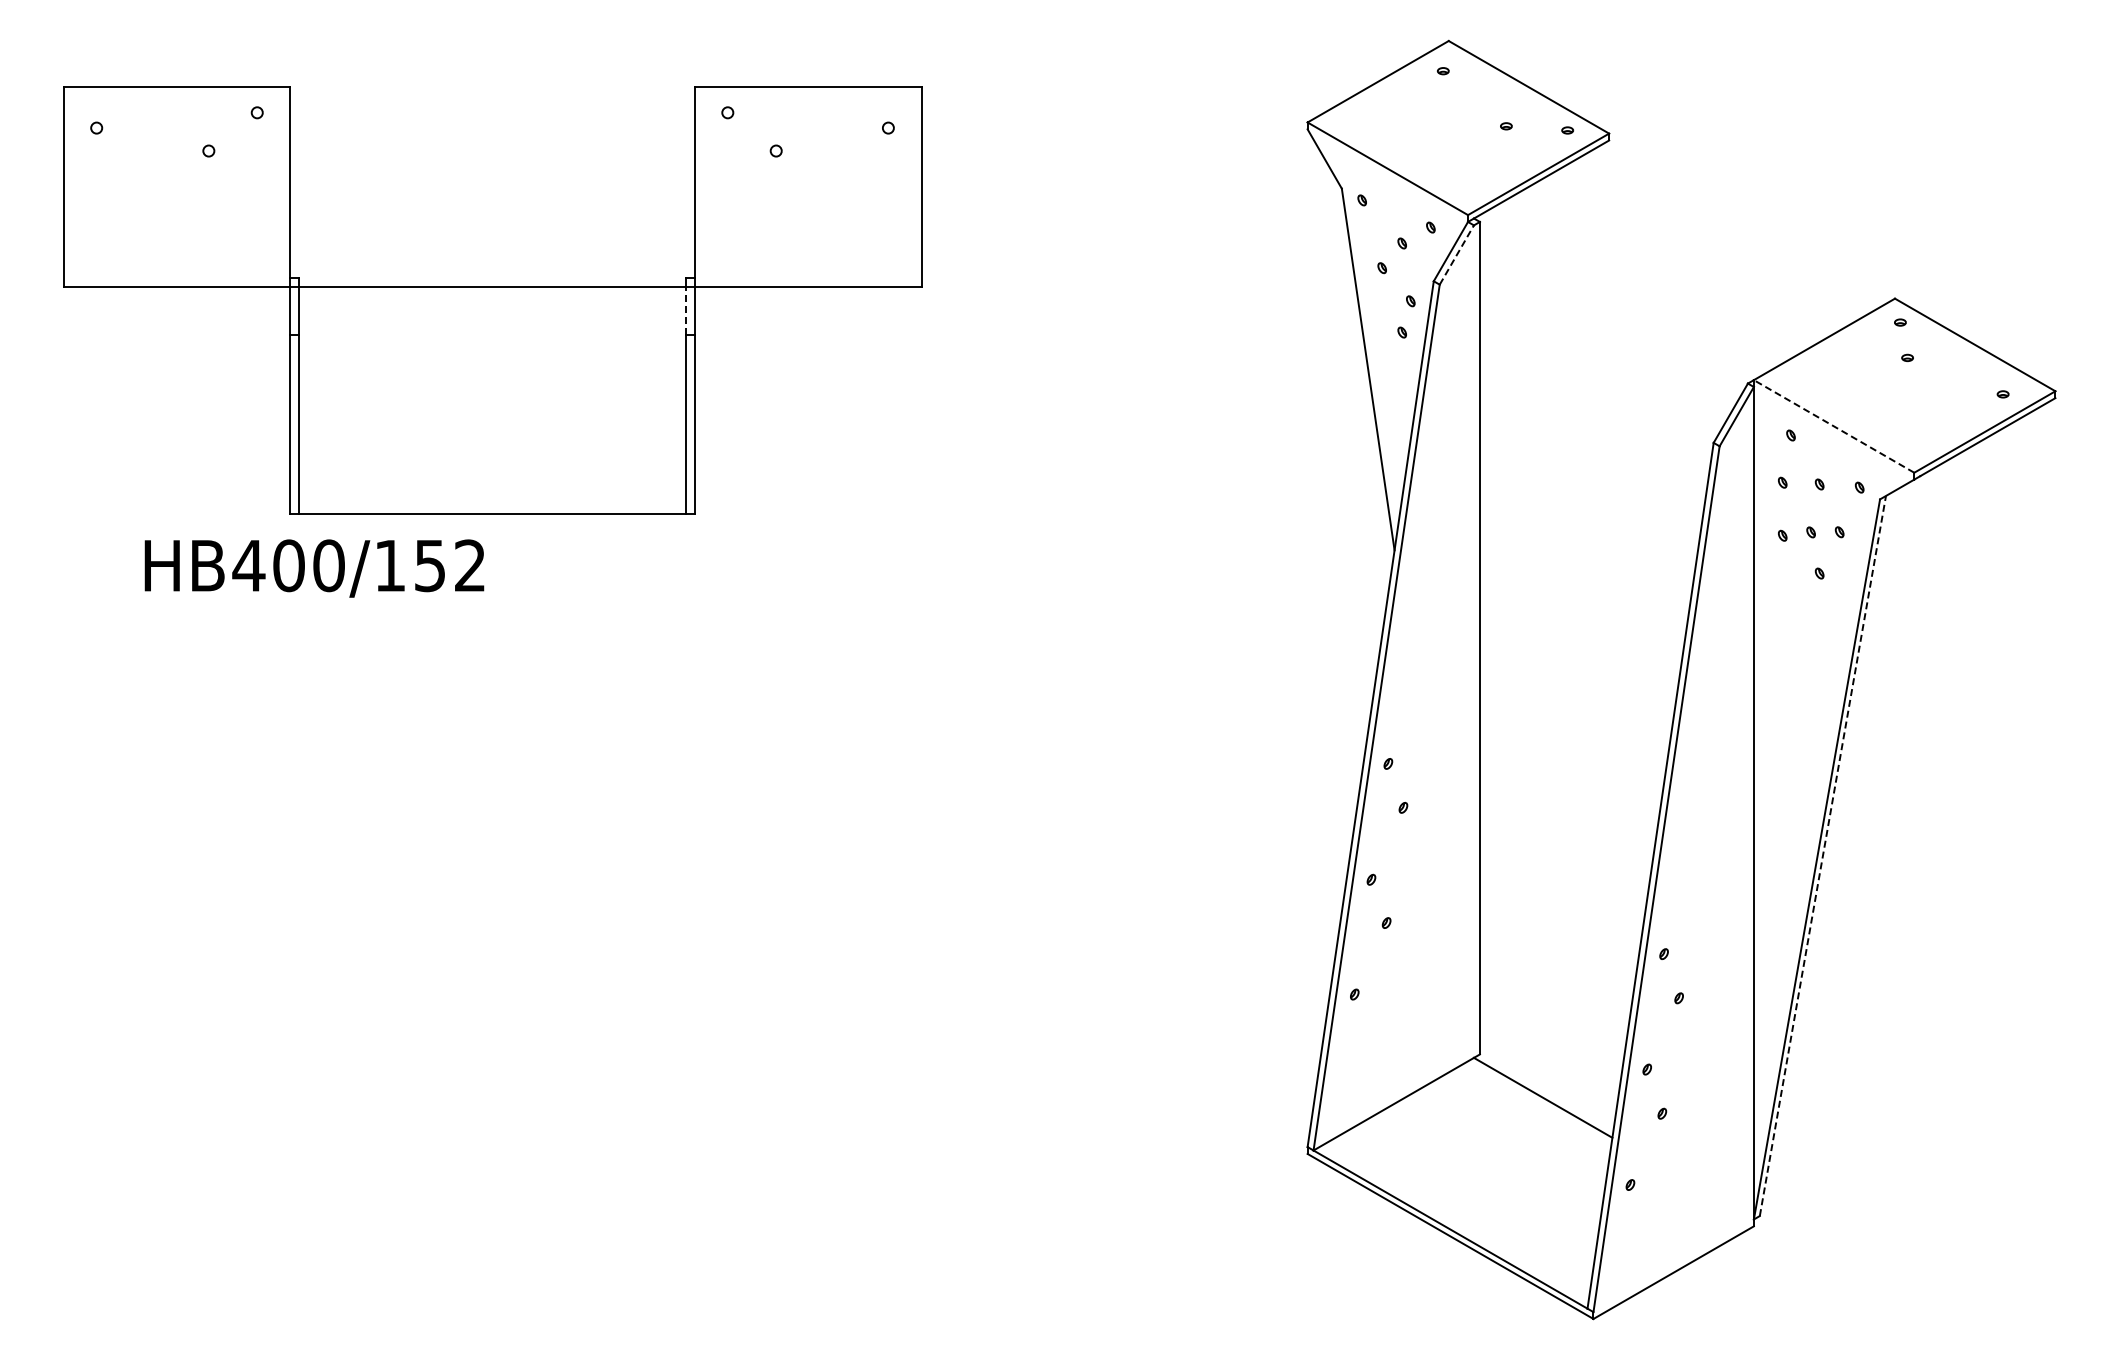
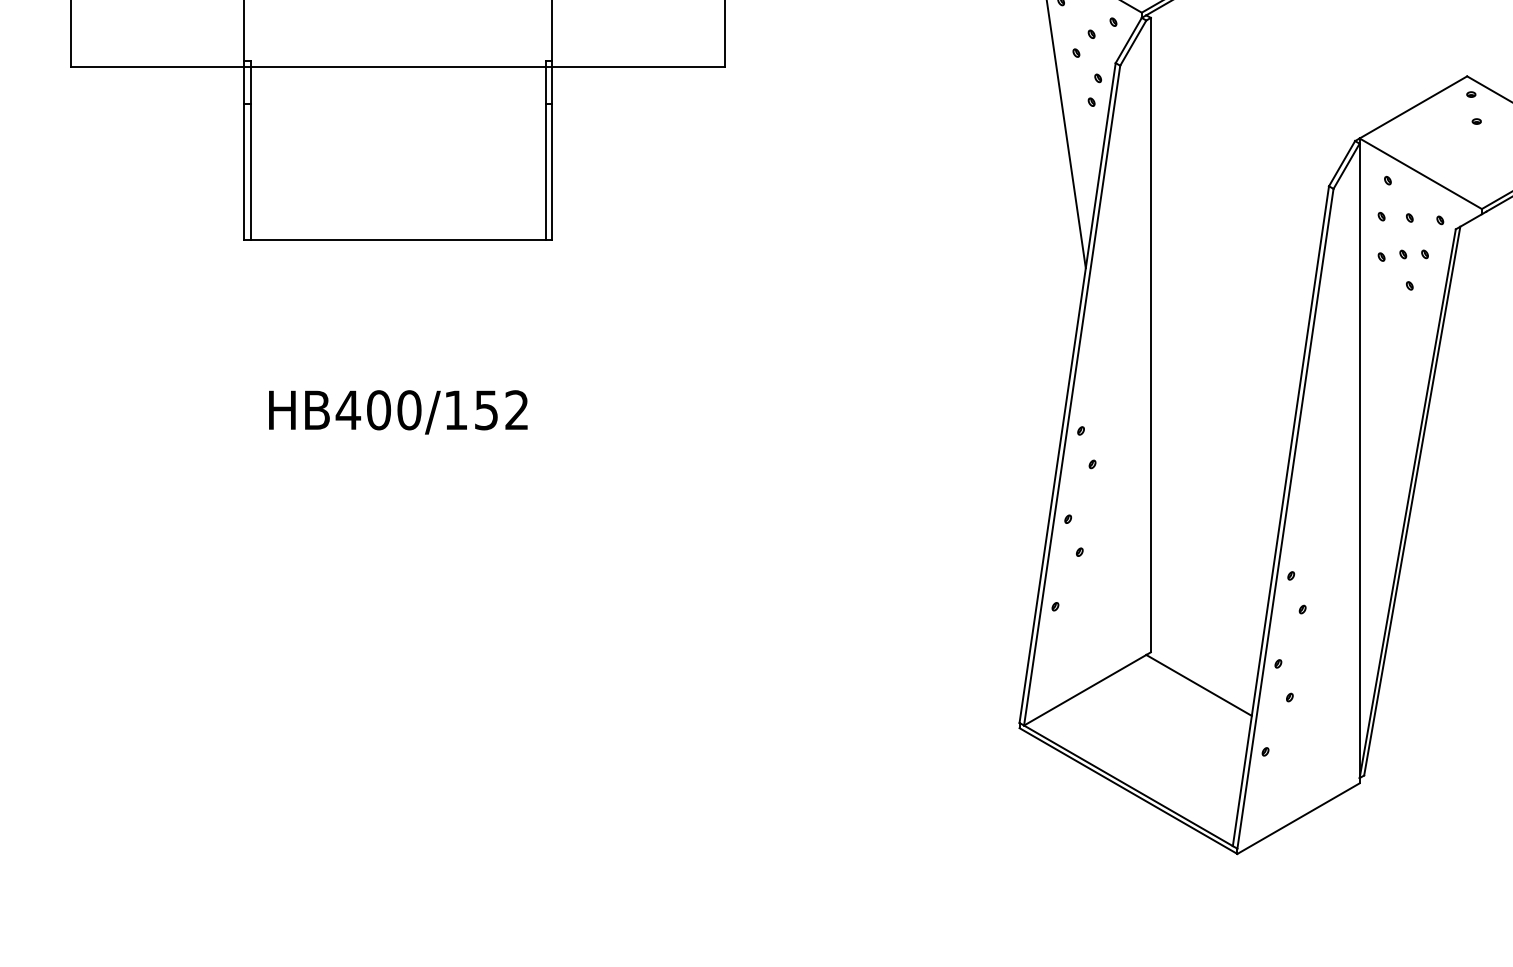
line: (1457, 254) -> (1133, 42), dashed -> solid
line: (686, 310) -> (546, 85), dashed -> solid
line: (1834, 426) -> (1421, 173), dashed -> solid
text: (314, 568) -> (398, 412), moved
line: (1822, 856) -> (1411, 501), dashed -> solid

